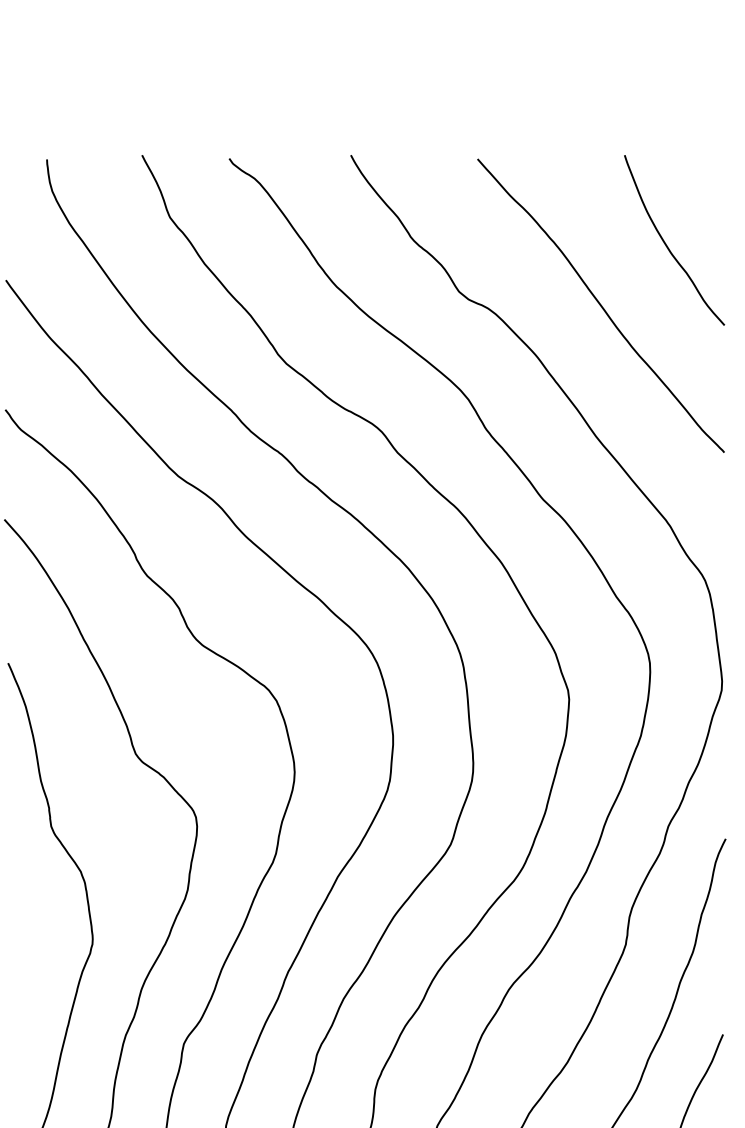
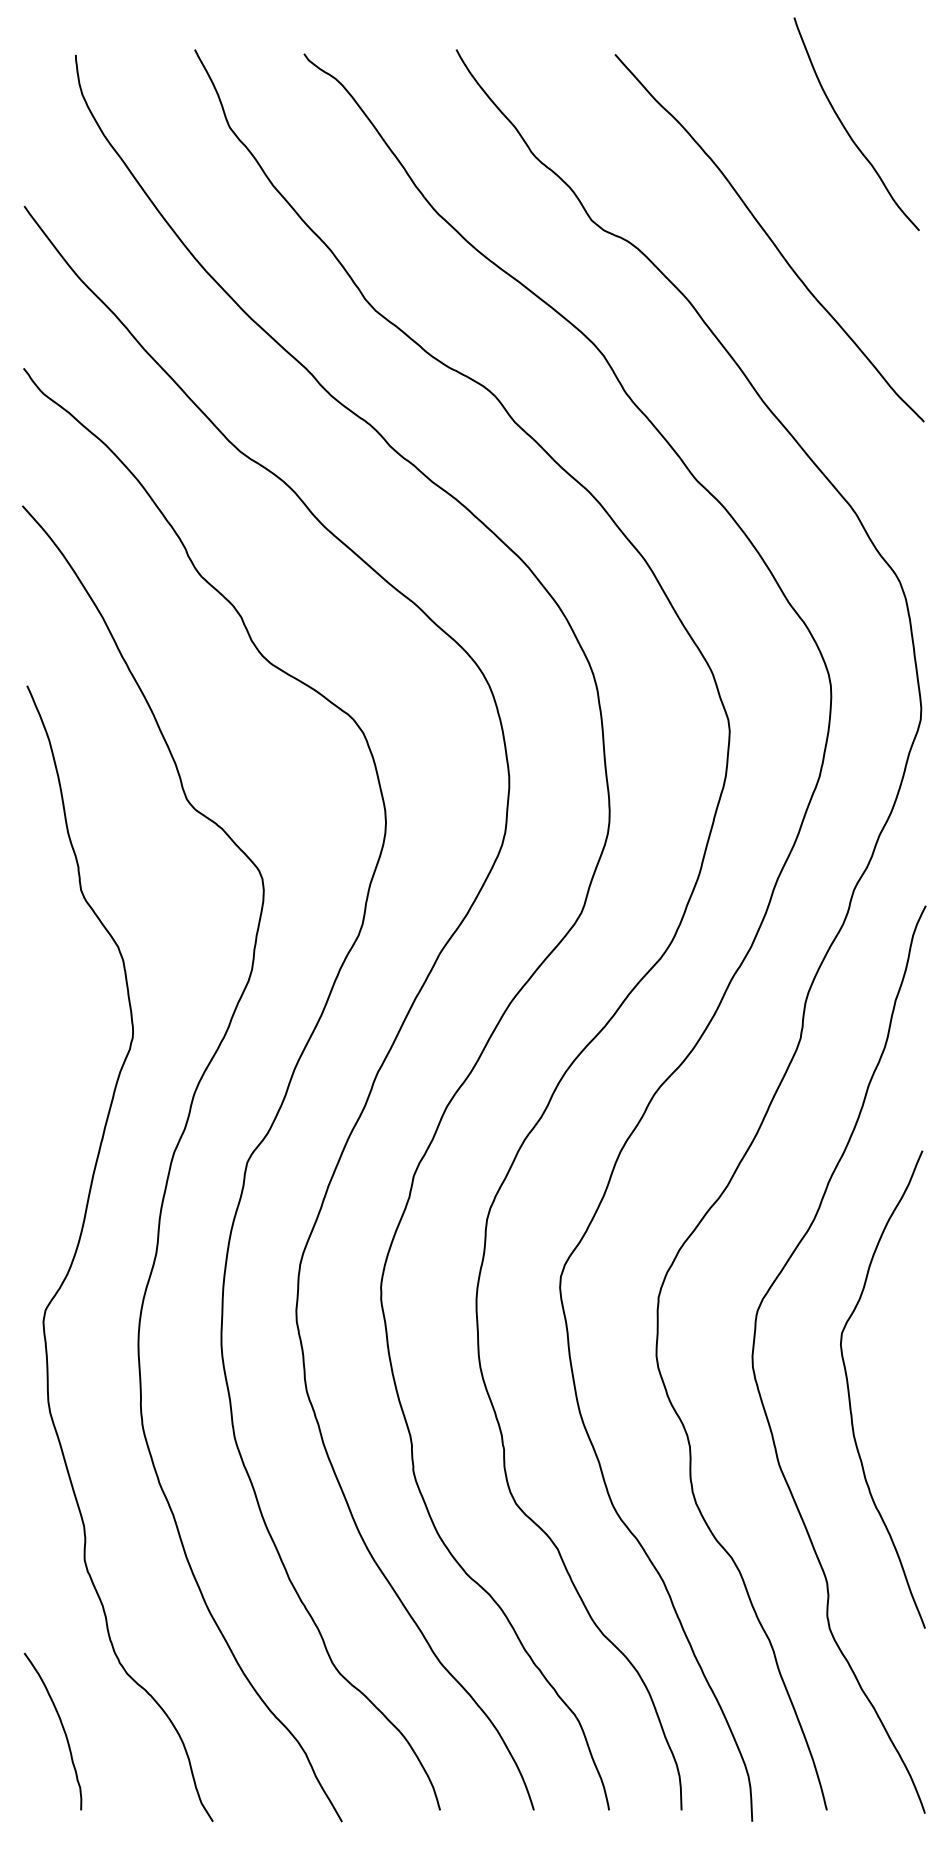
curve: (666, 243) -> (846, 128), moved

